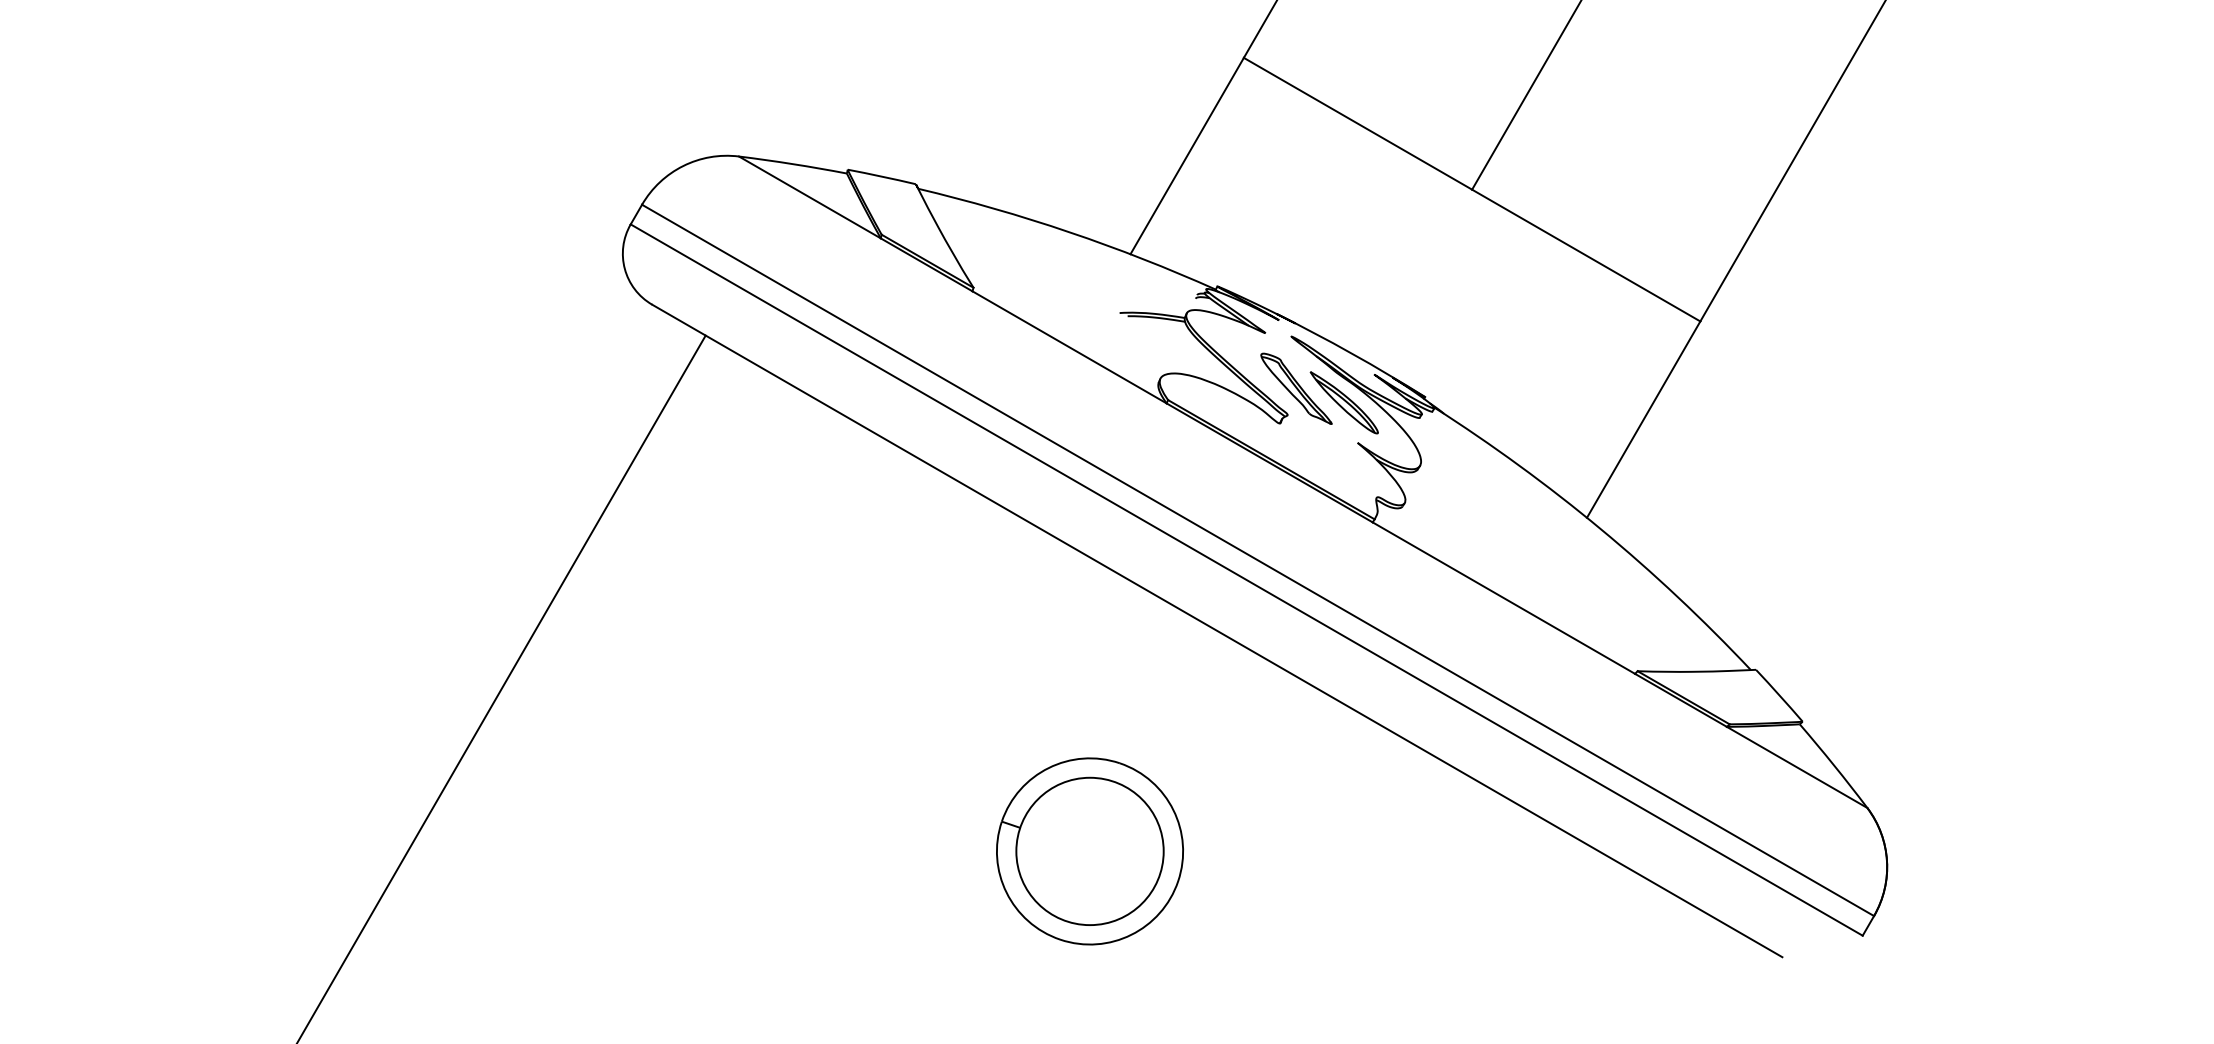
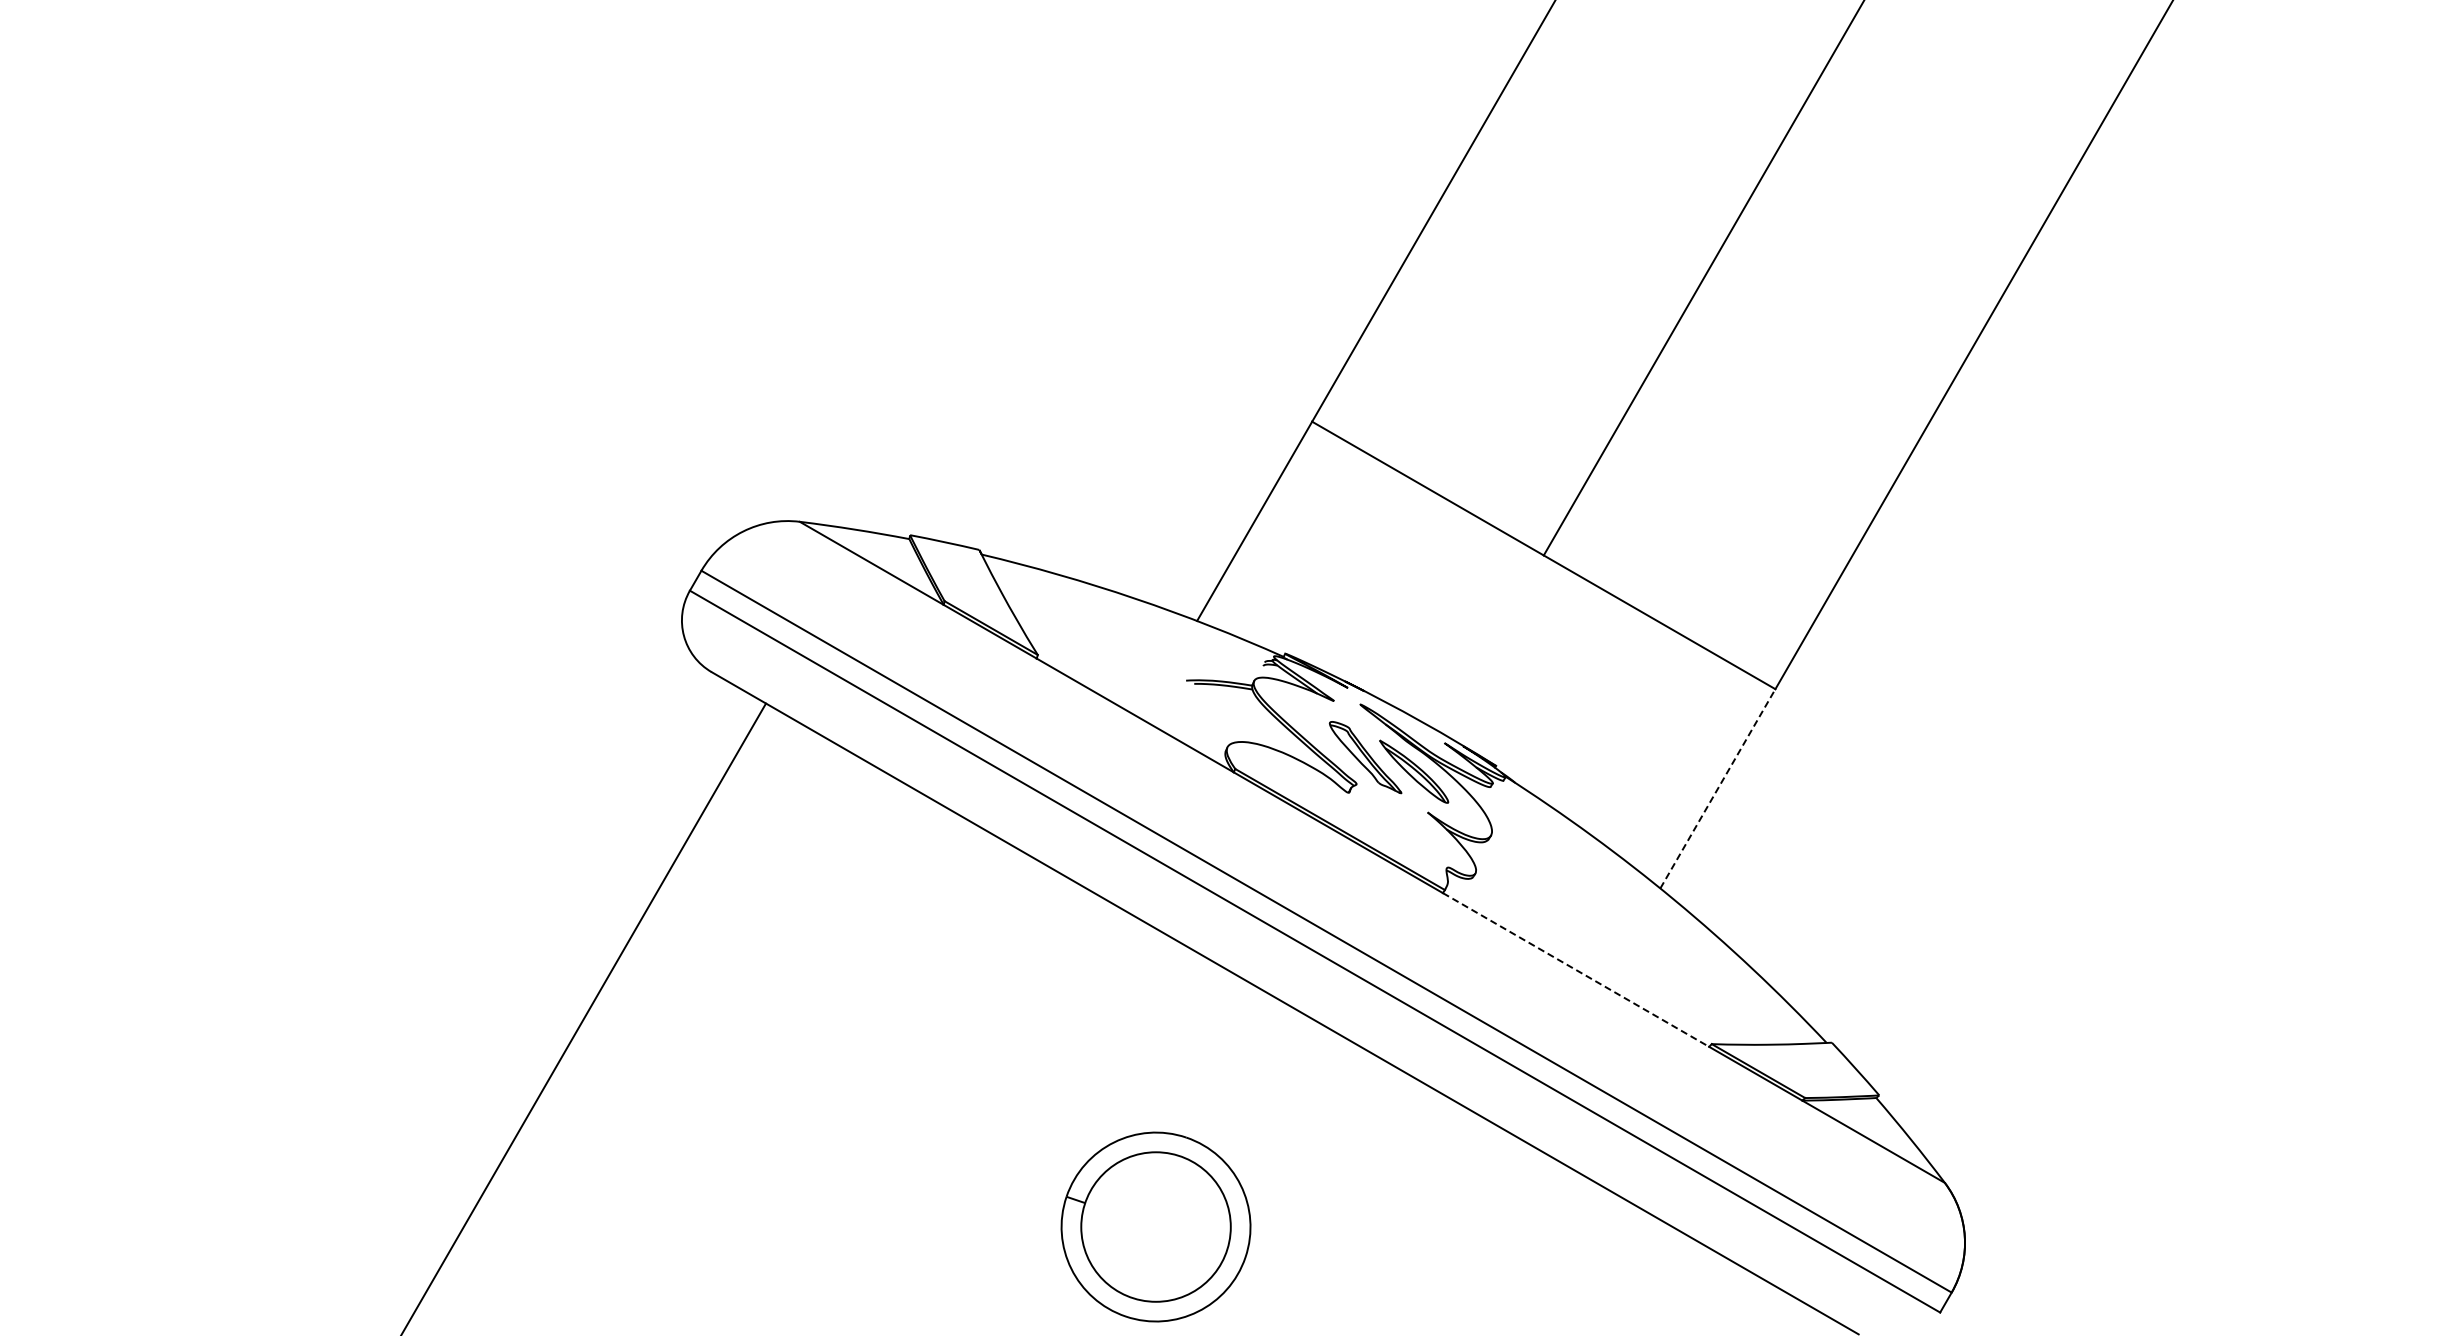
line: (1644, 419) -> (1718, 788), solid -> dashed
line: (1504, 597) -> (1576, 969), solid -> dashed

